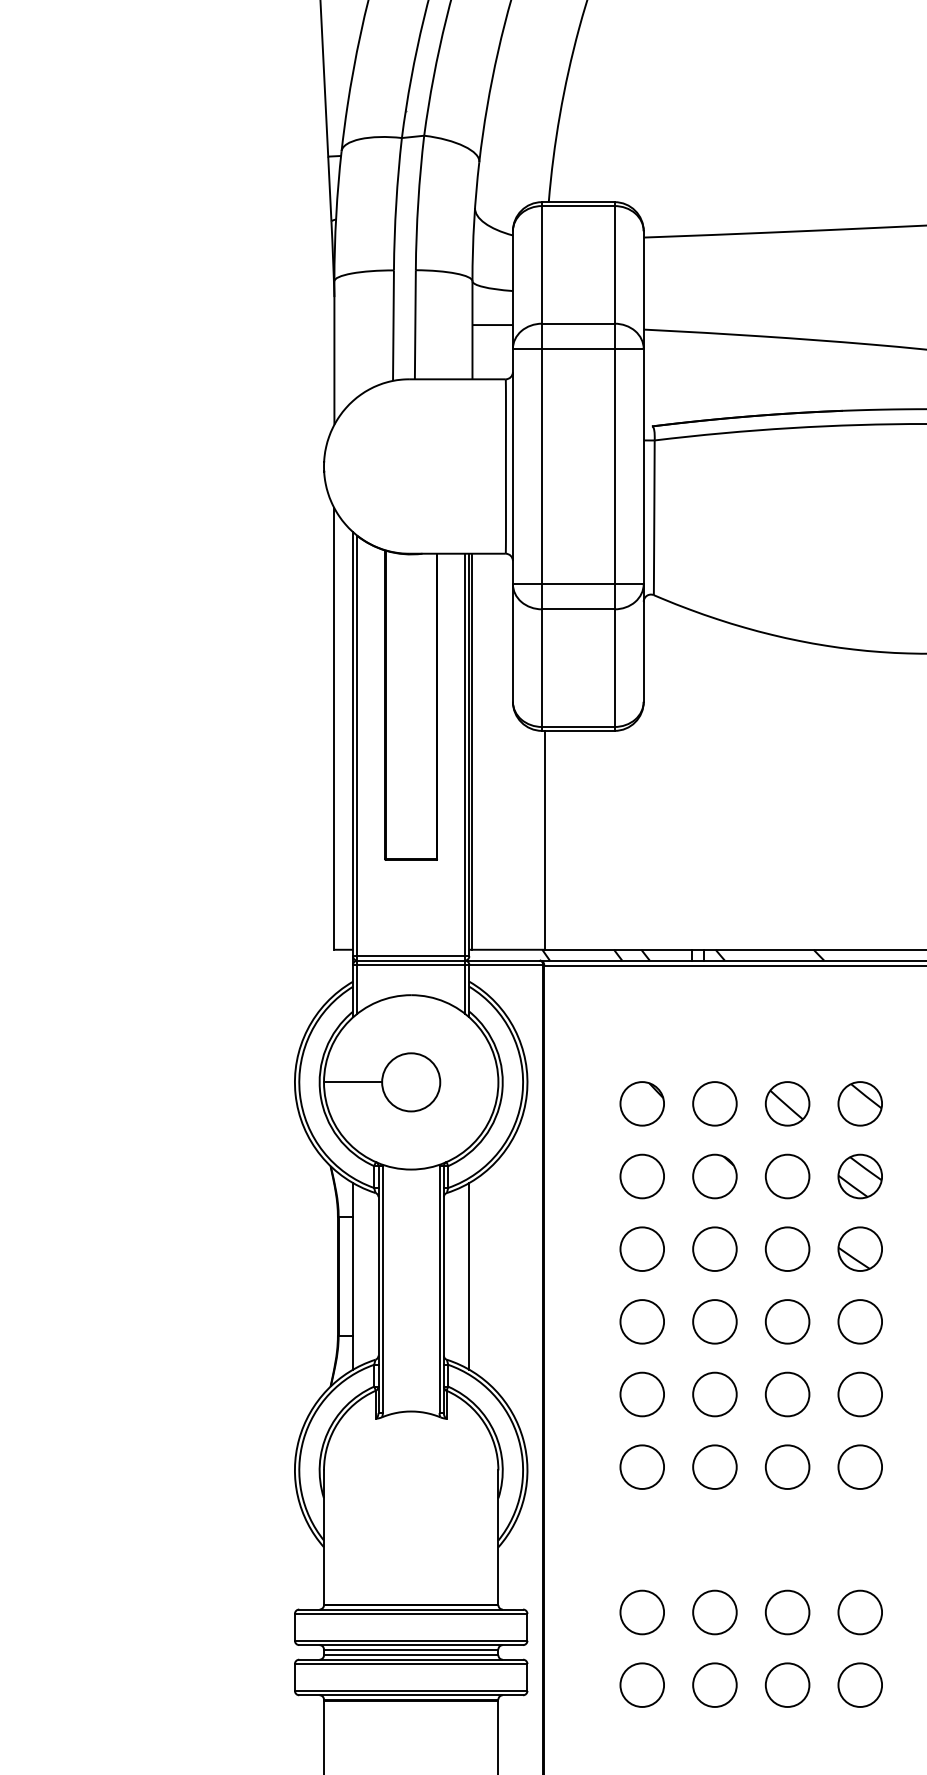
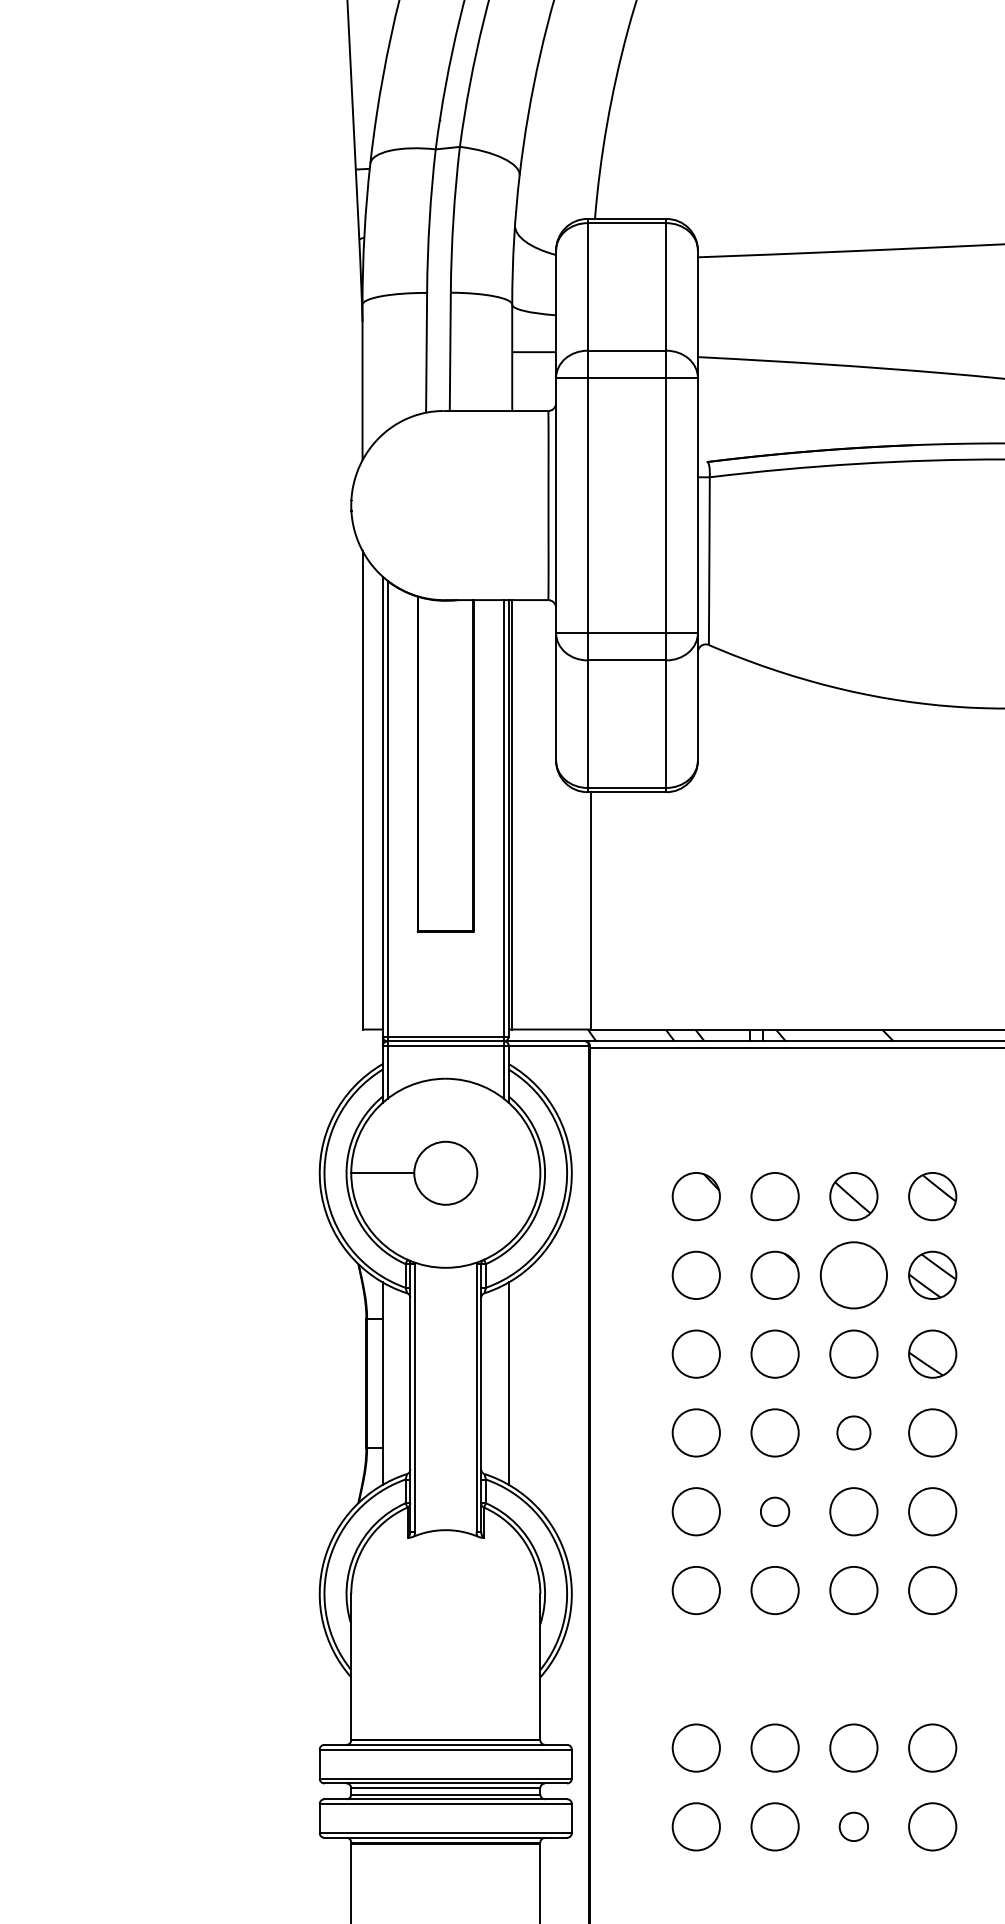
circle: (787, 1176) -> (853, 1275), size x1.4
circle: (787, 1321) -> (853, 1432), size x0.7
circle: (714, 1394) -> (774, 1511), size x0.6
circle: (787, 1684) -> (853, 1826), size x0.6

